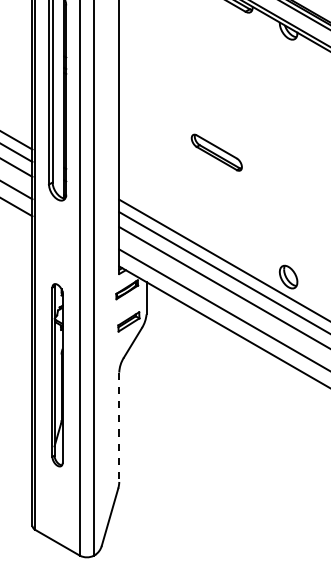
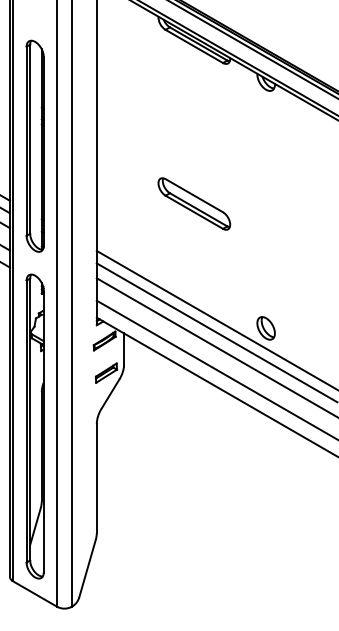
part: (216, 152) -> (194, 203), size x1.43
part: (56, 375) -> (34, 426), size x1.67
line: (118, 427) -> (96, 478), dashed -> solid

